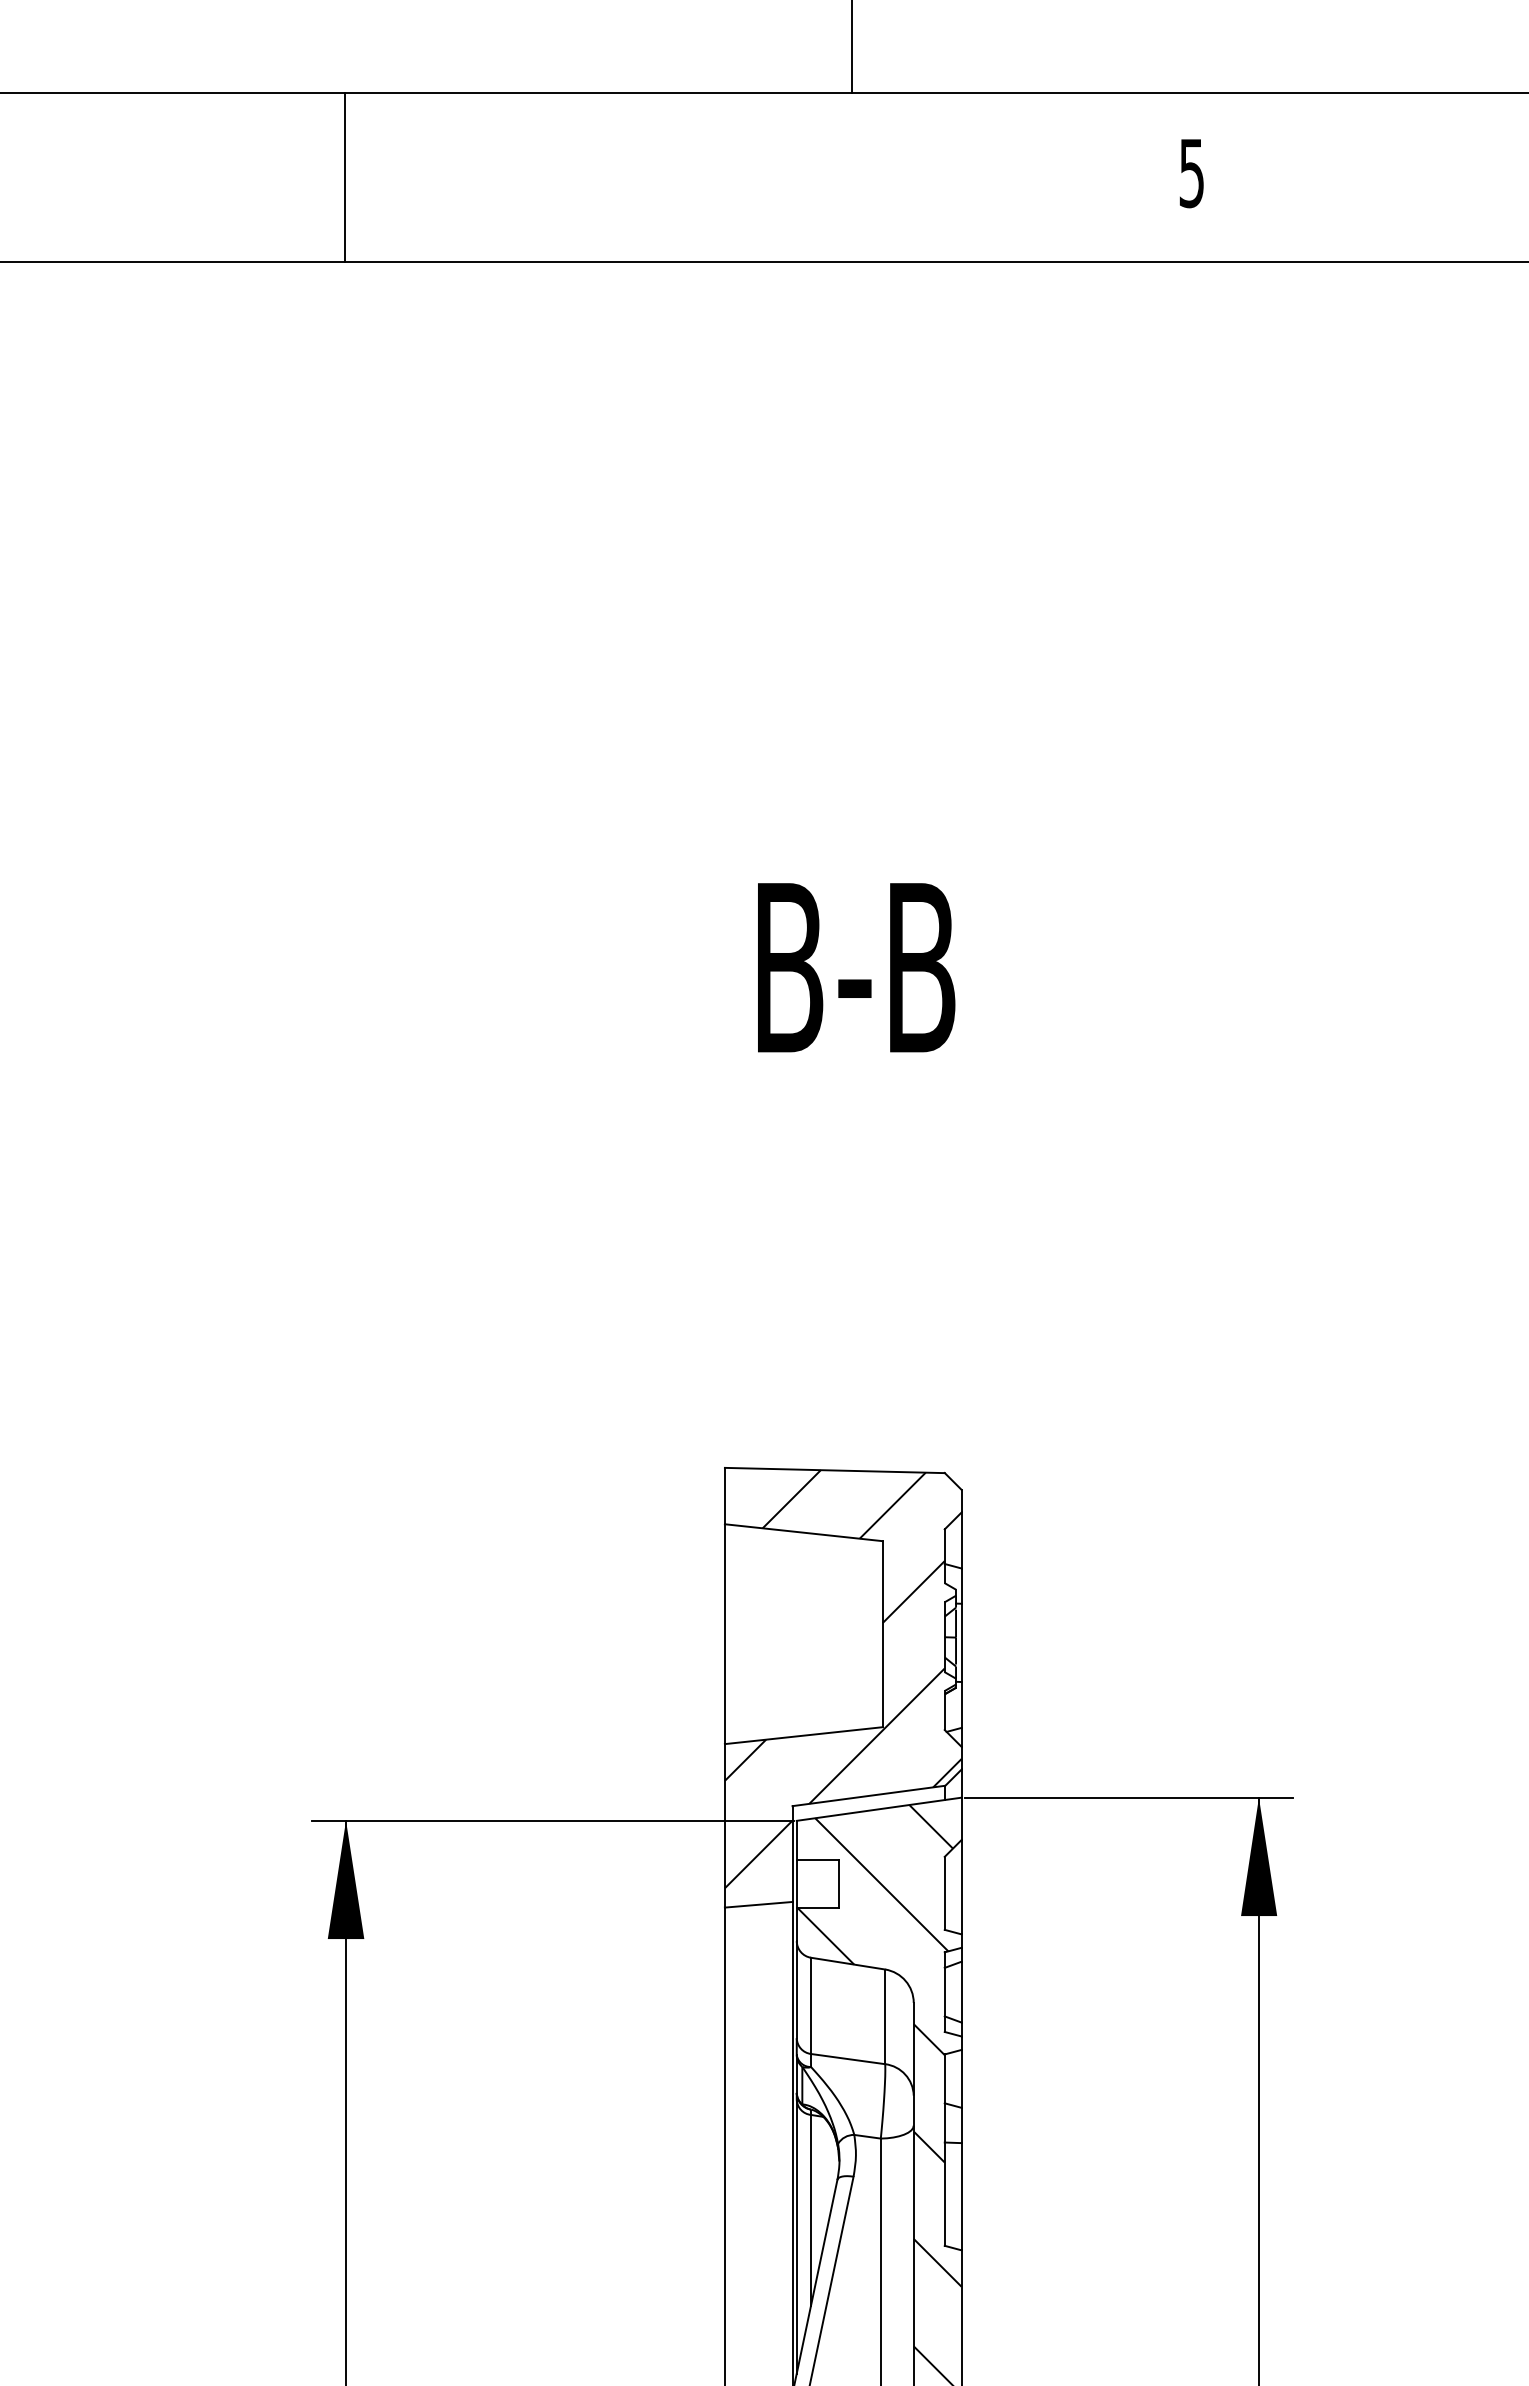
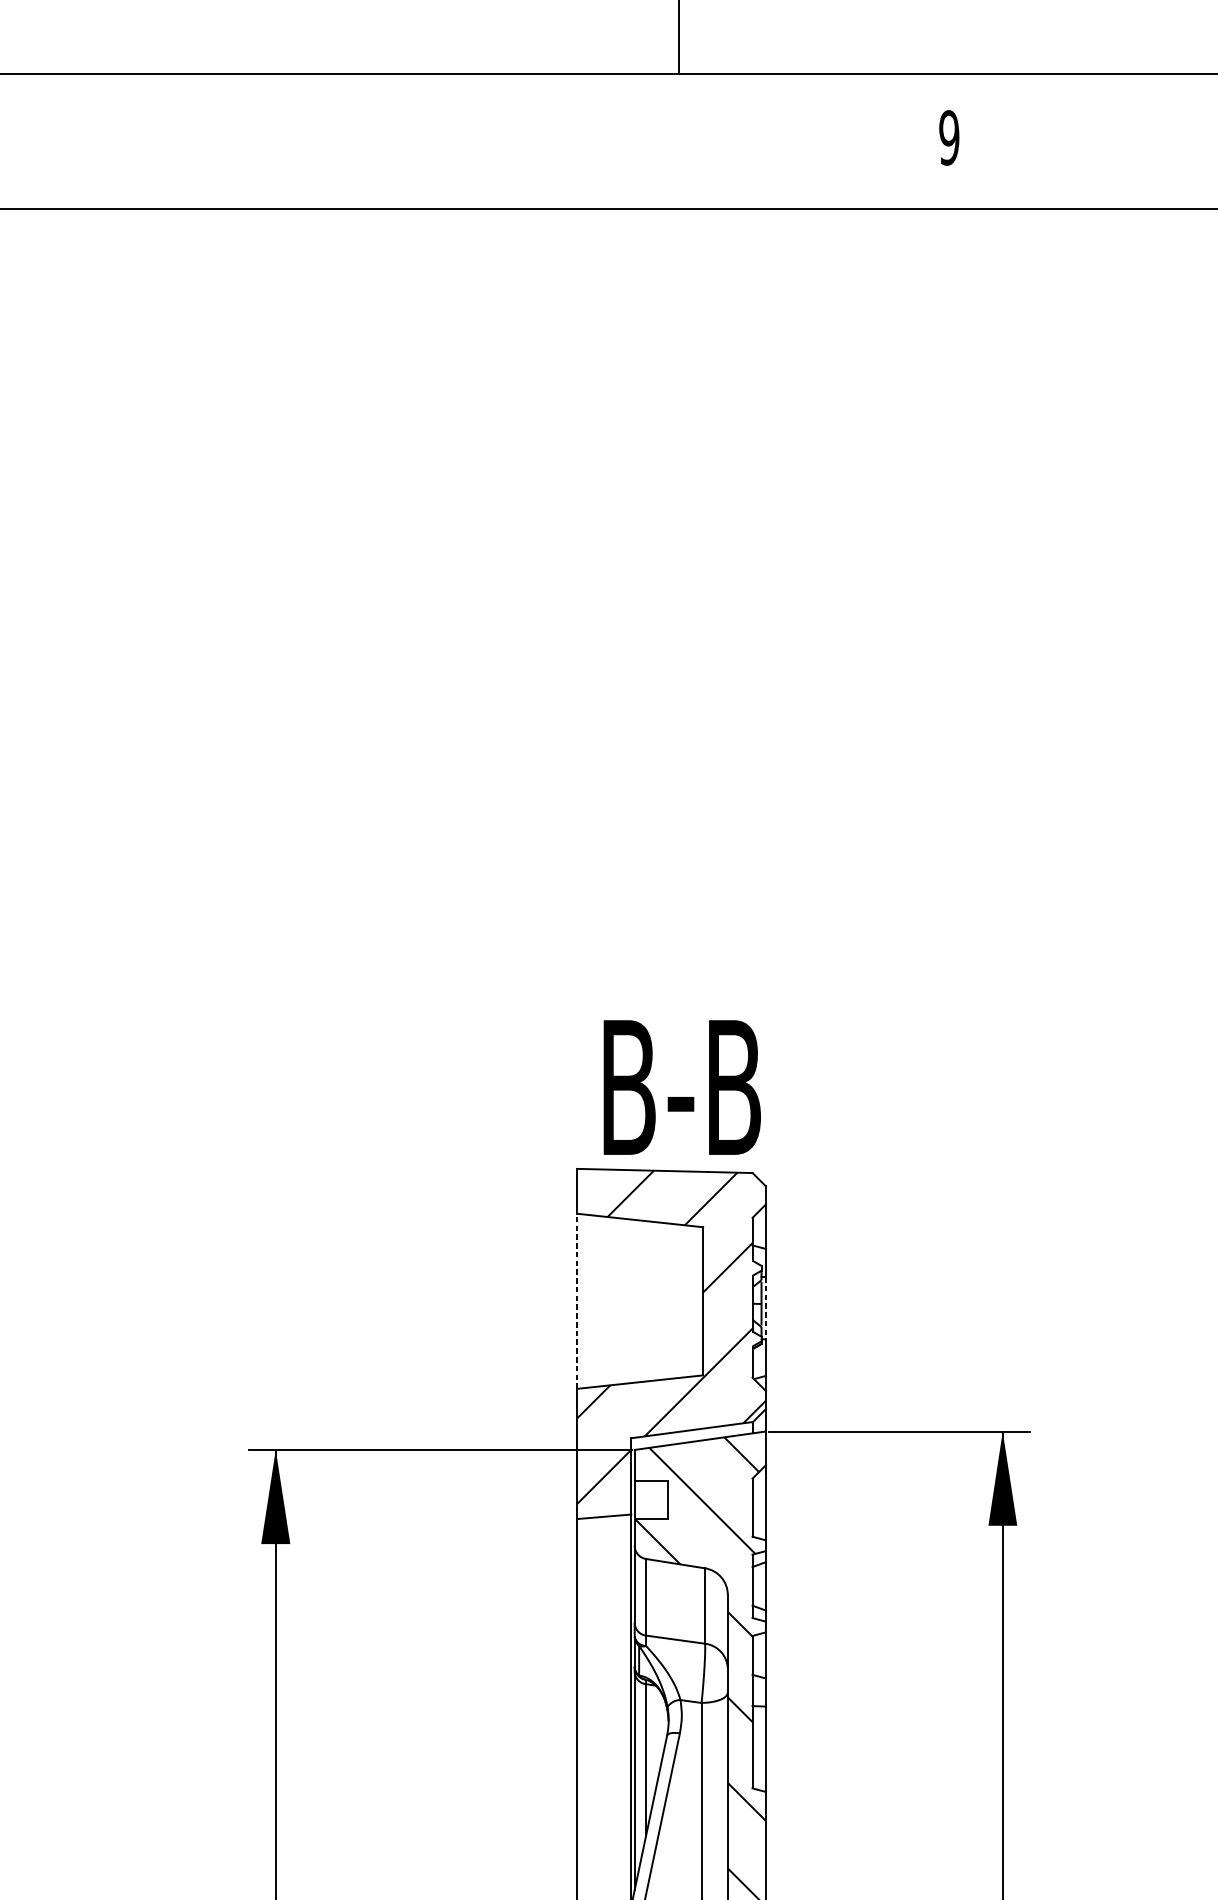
text: (1191, 173) -> (949, 138), 5 -> 9
line: (345, 177) -> (275, 141), removed
text: (856, 967) -> (682, 1087), moved
line: (724, 1634) -> (577, 1301), solid -> dashed
line: (961, 1643) -> (765, 1308), solid -> dashed

